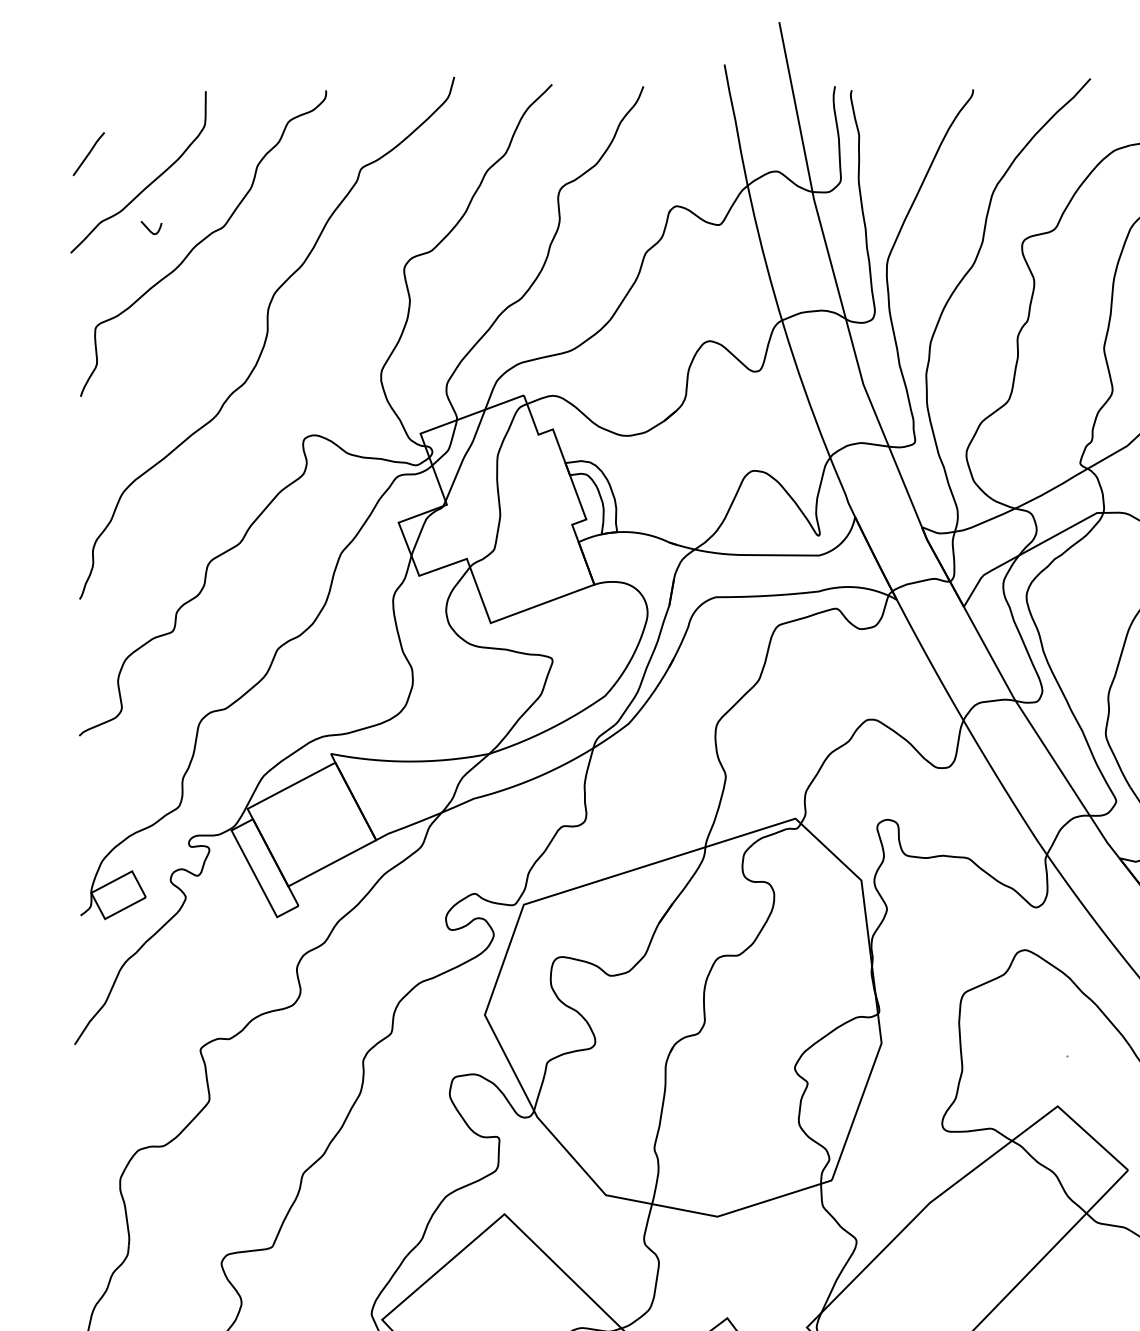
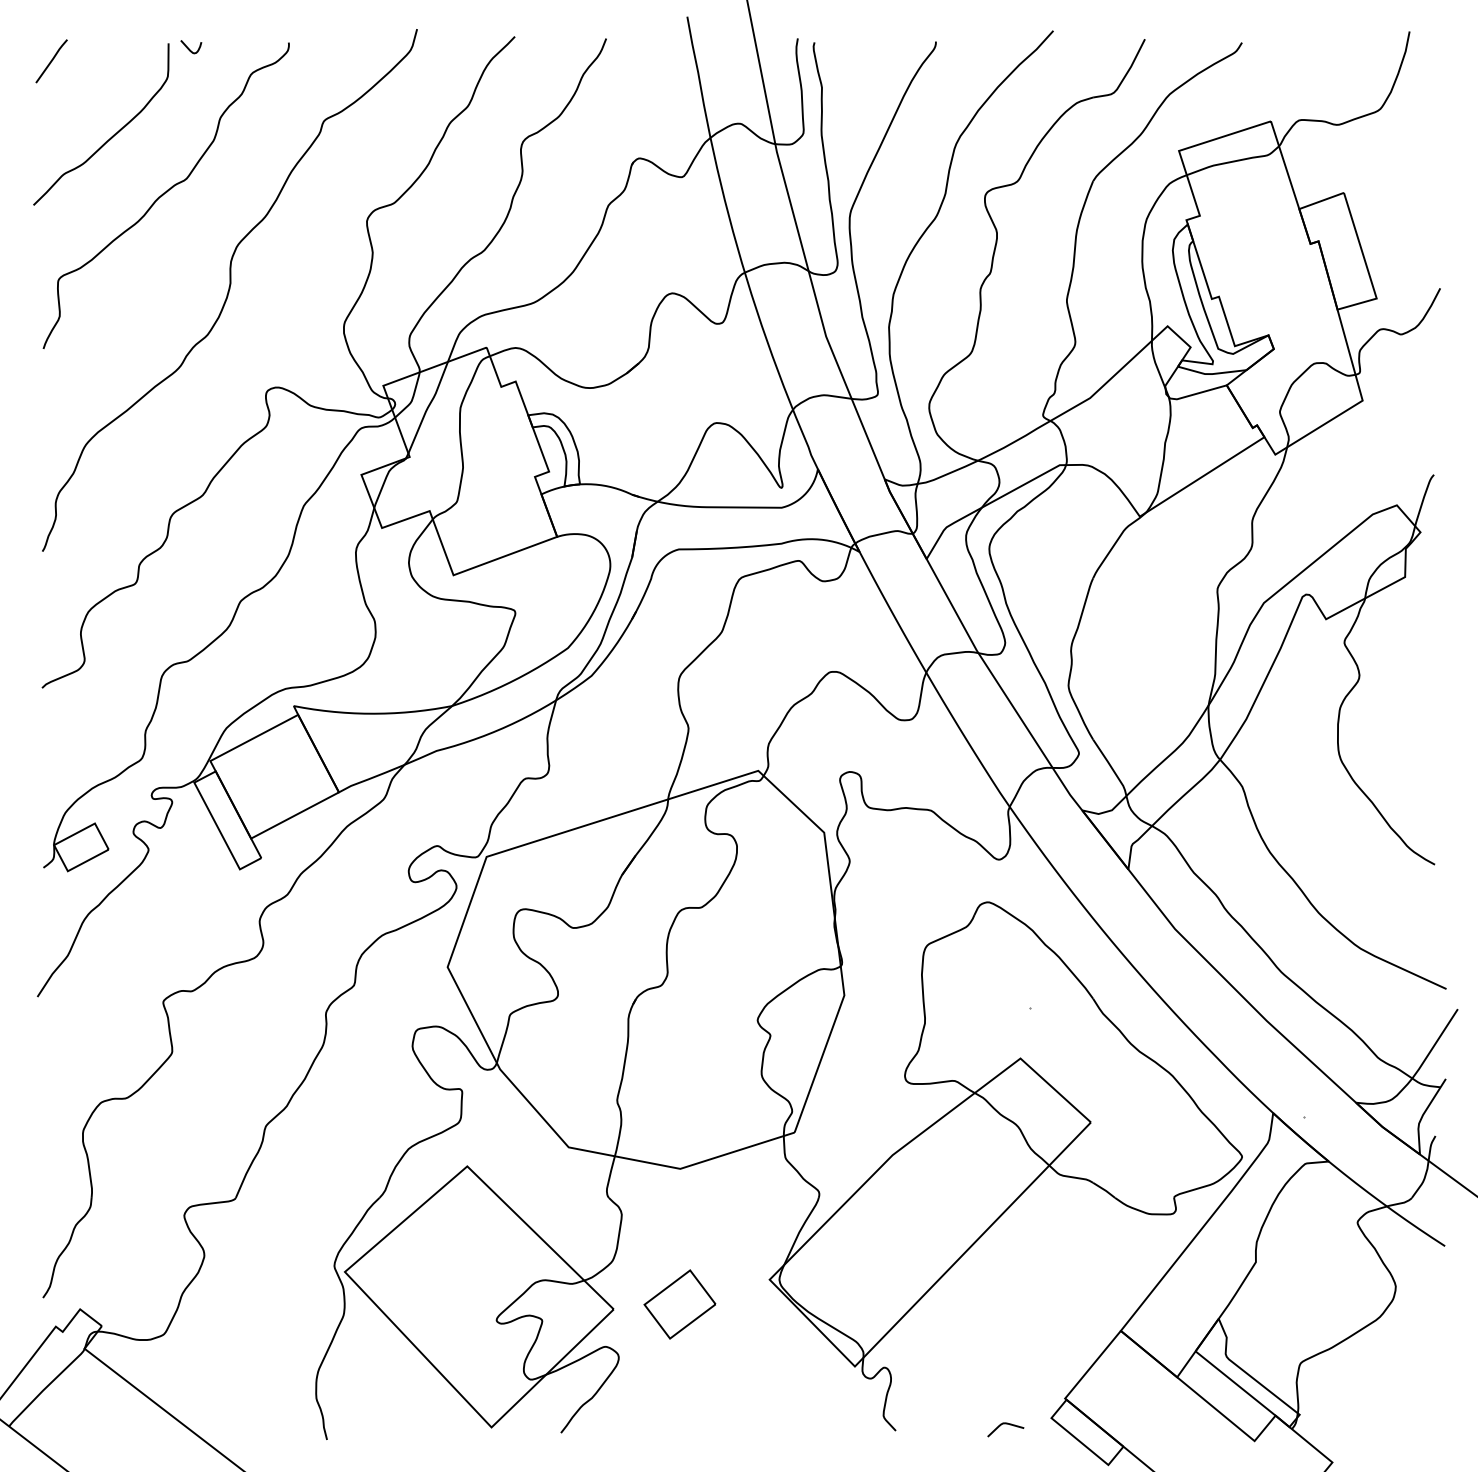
line: (88, 154) -> (51, 61), moved
curve: (149, 229) -> (189, 48), moved

